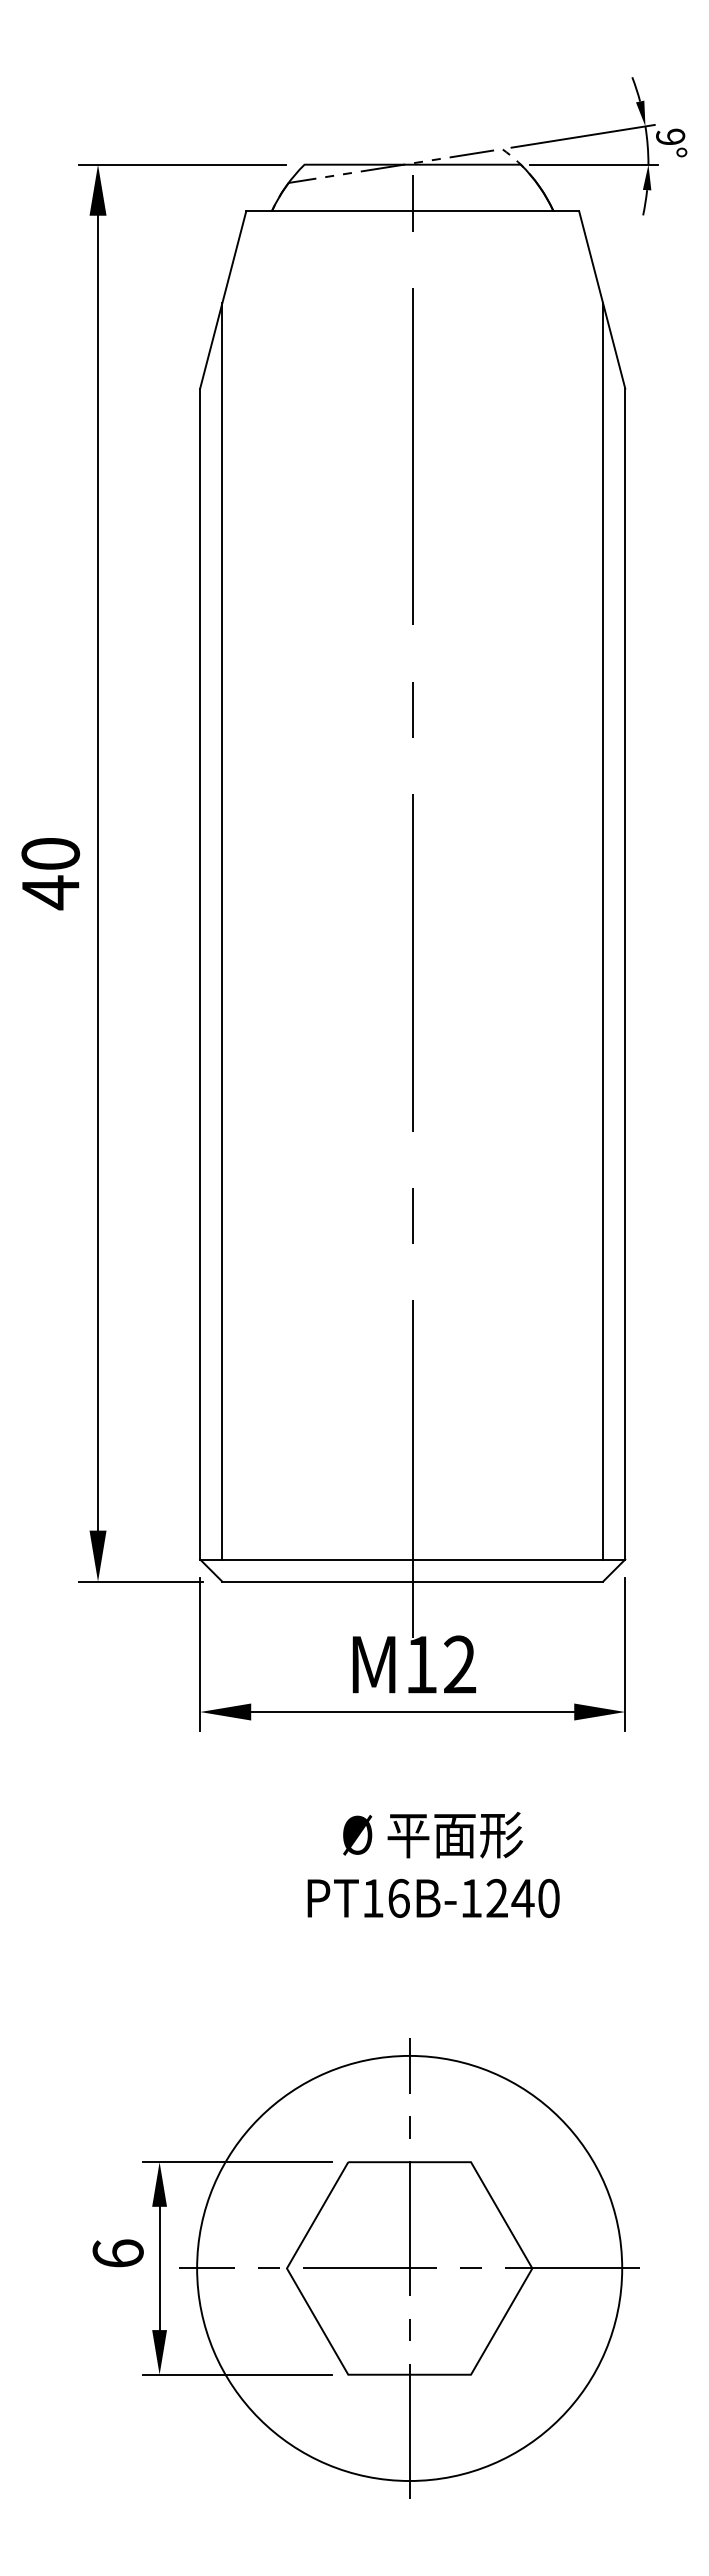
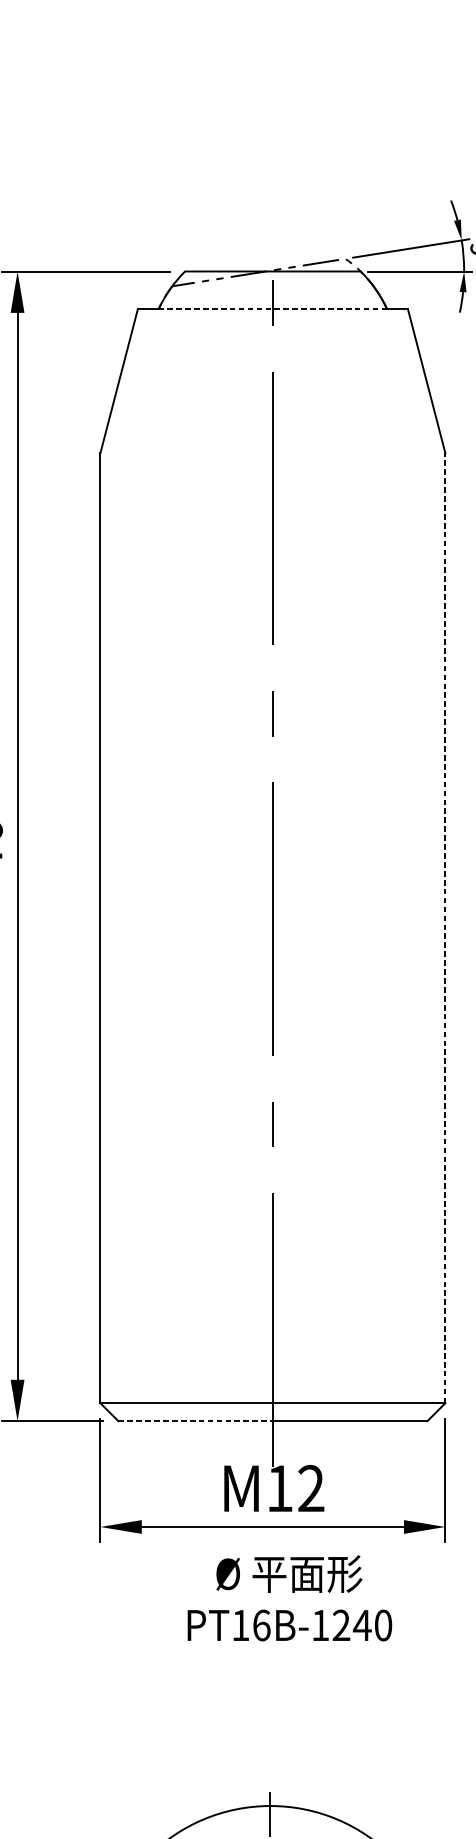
line: (412, 211) -> (272, 309), solid -> dashed
line: (222, 931) -> (118, 893), removed
line: (603, 931) -> (427, 893), removed
line: (625, 973) -> (445, 927), solid -> dashed
line: (318, 1581) -> (196, 1421), solid -> dashed
text: (433, 1864) -> (289, 1597), moved

